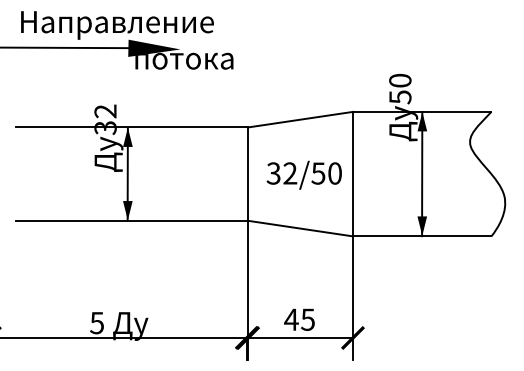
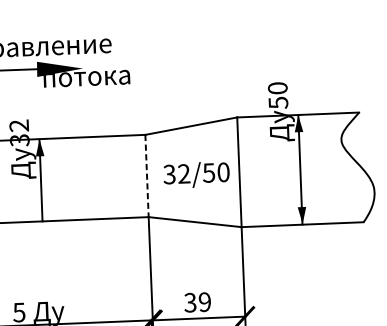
line: (248, 174) -> (147, 176), solid -> dashed
fill: (127, 210) -> (42, 212), removed
text: (299, 319) -> (197, 302), 45 -> 39

